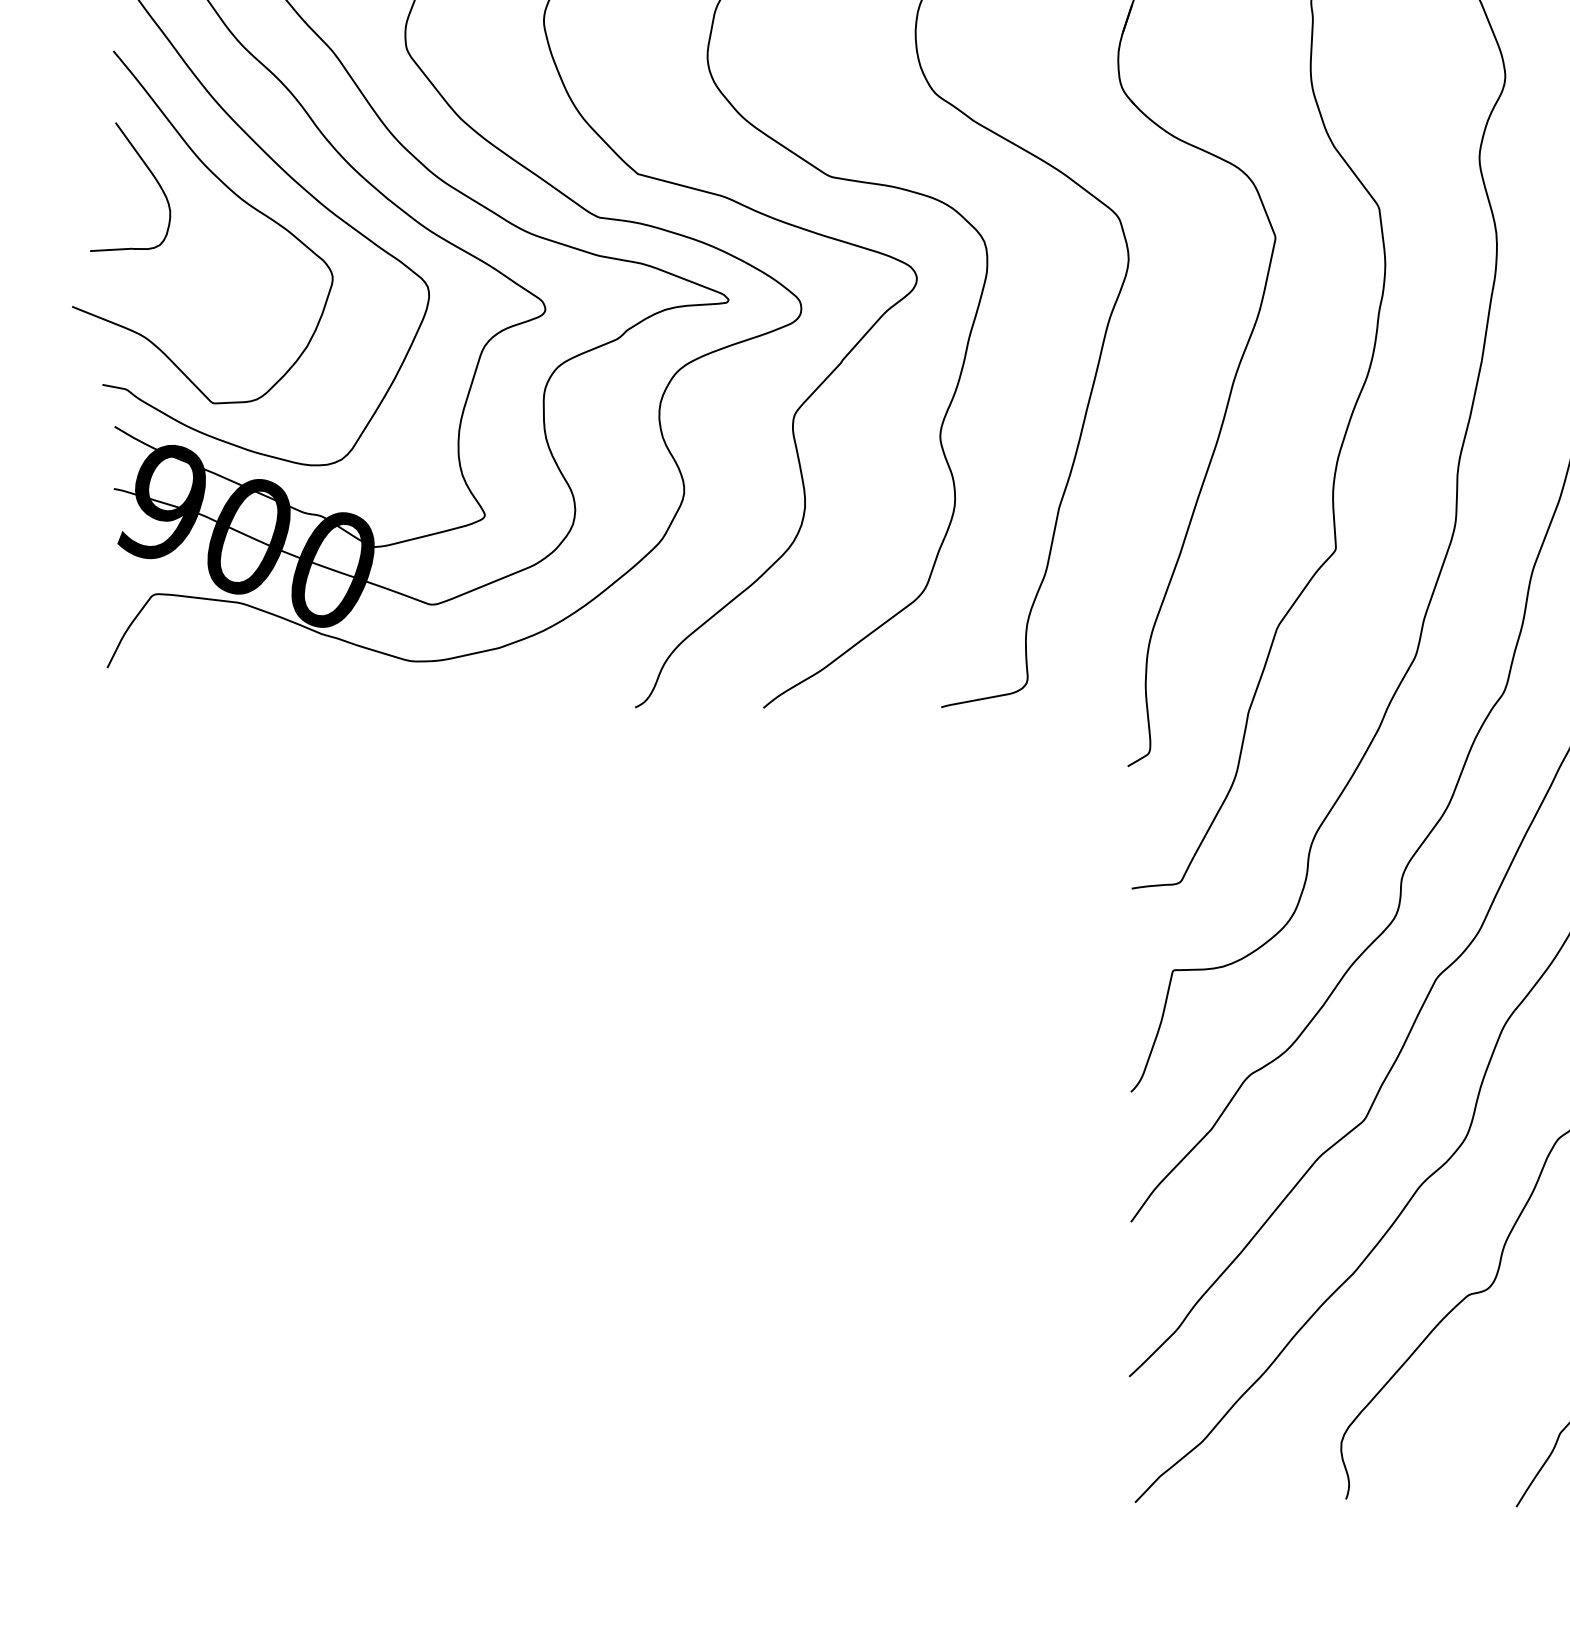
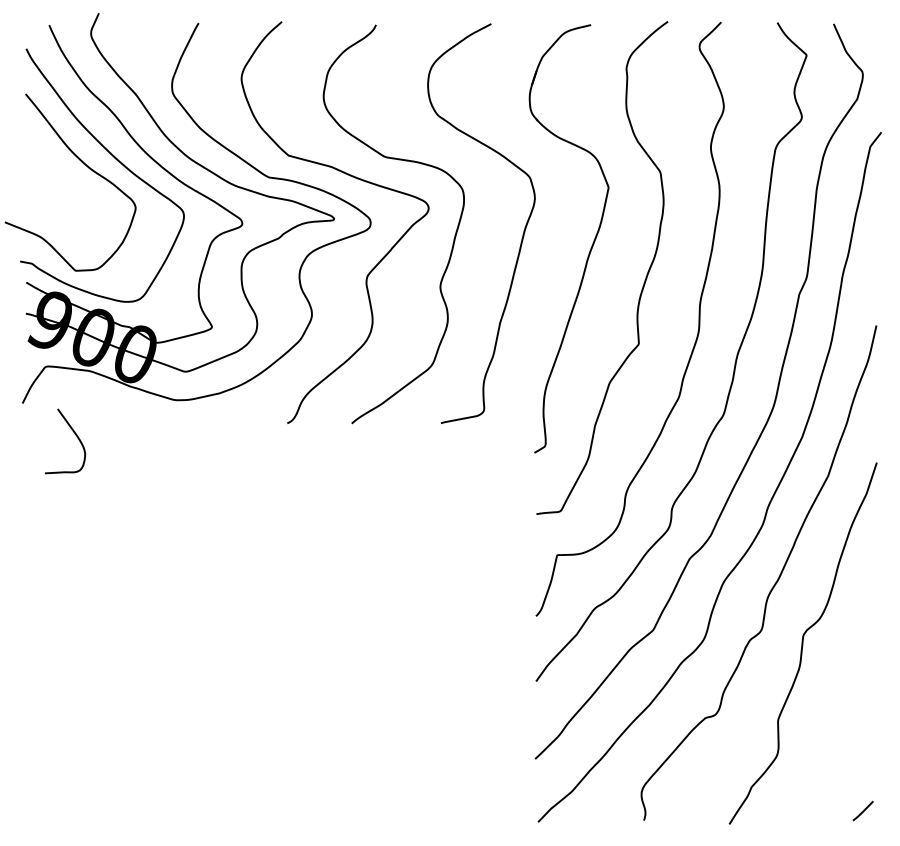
curve: (149, 173) -> (74, 434), moved

